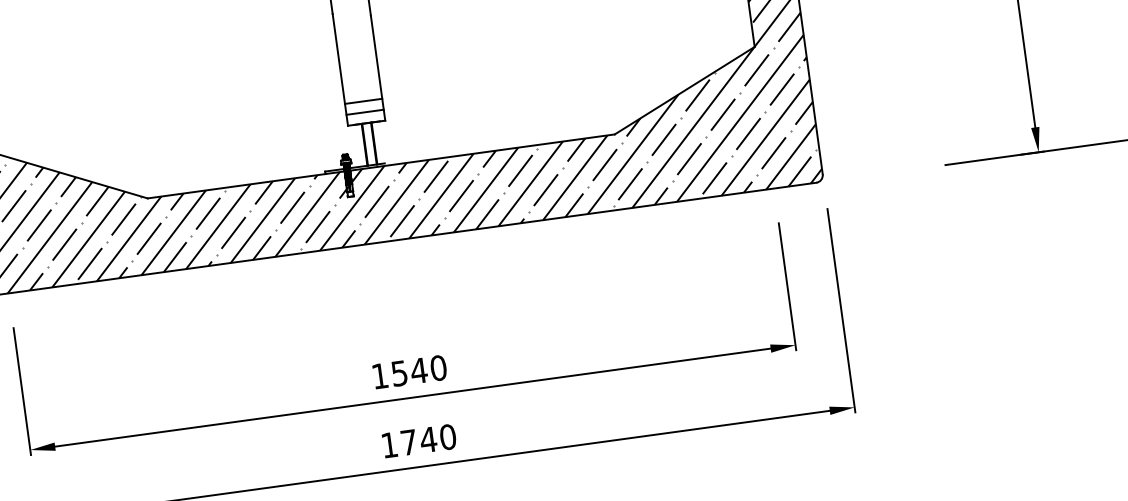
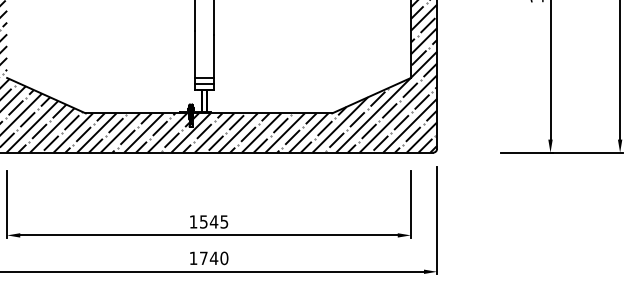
text: (438, 367) -> (224, 221), 1540 -> 1545

